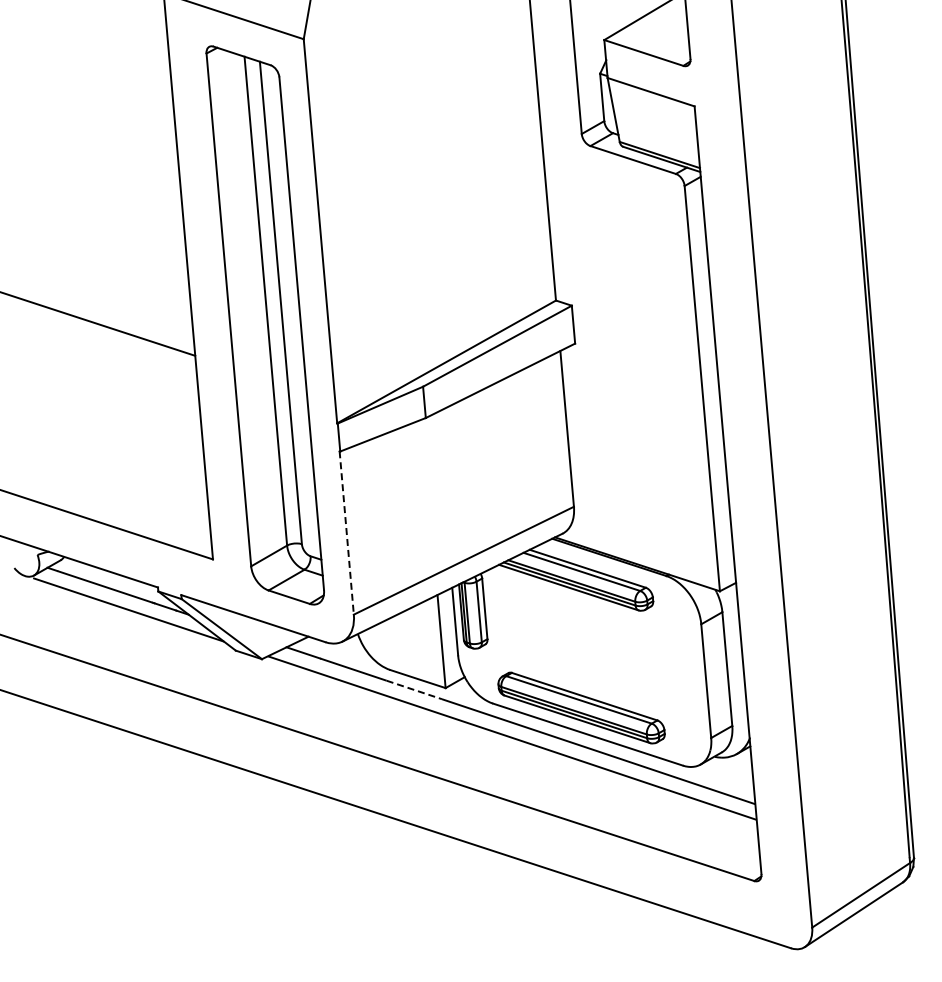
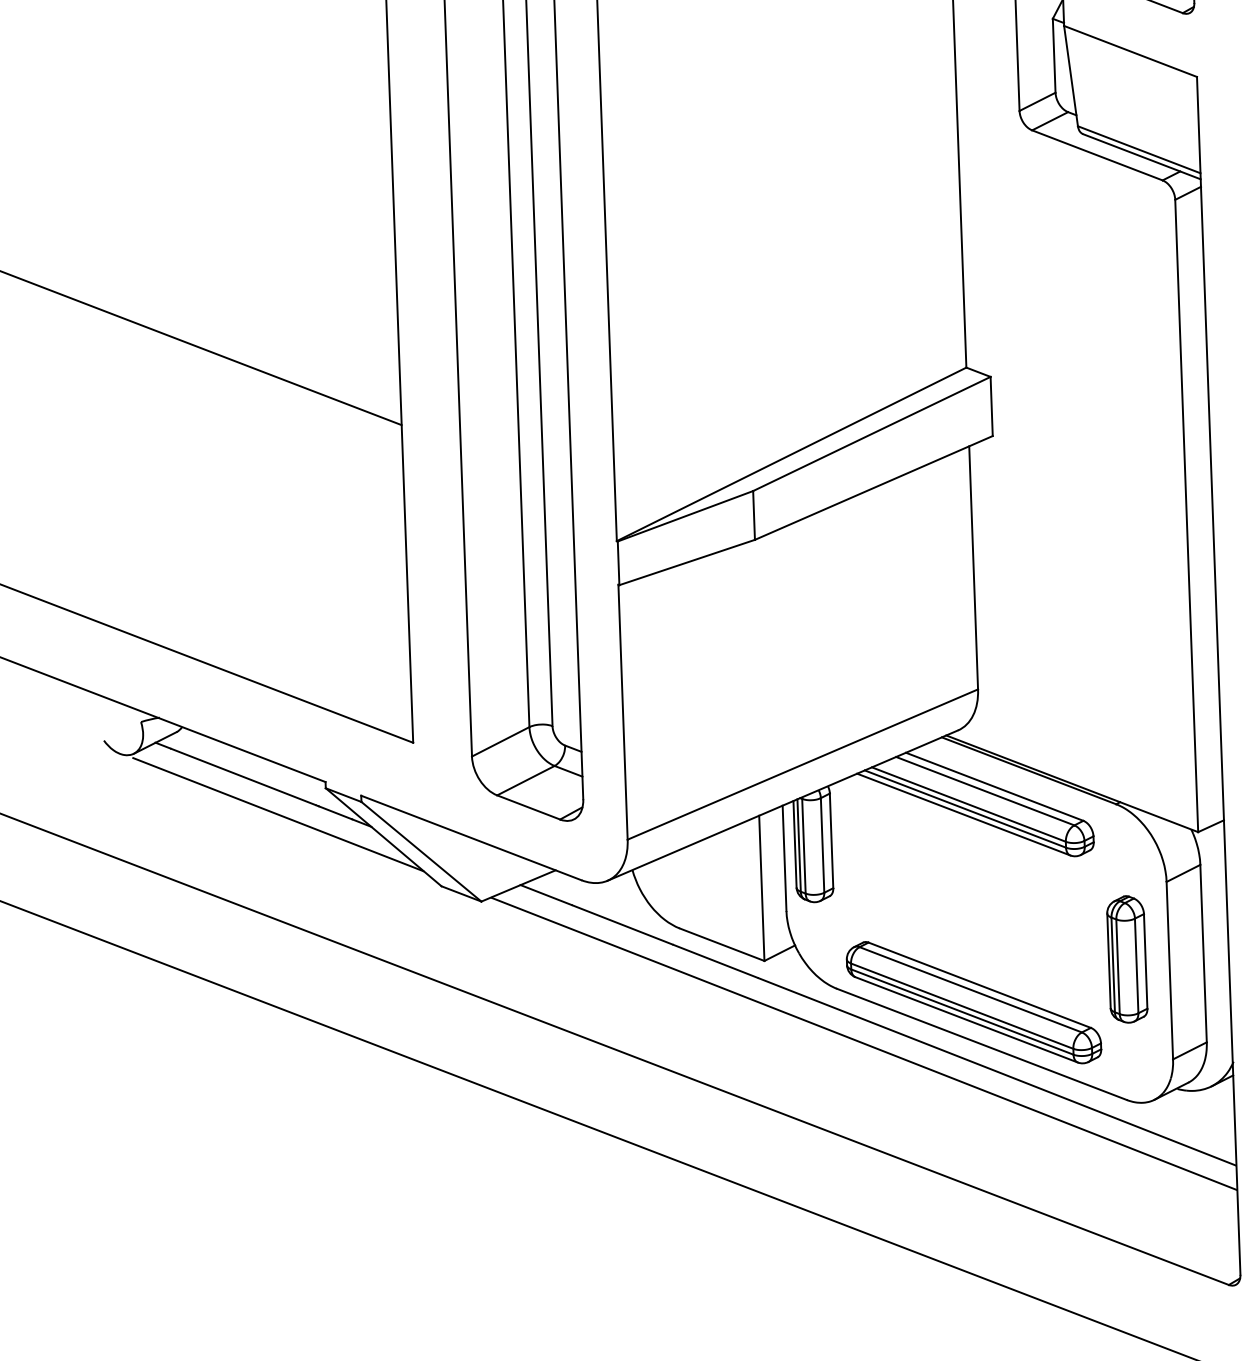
line: (346, 533) -> (622, 713), dashed -> solid
part: (678, 674) -> (1127, 958), added
line: (414, 690) -> (715, 962), dashed -> solid

